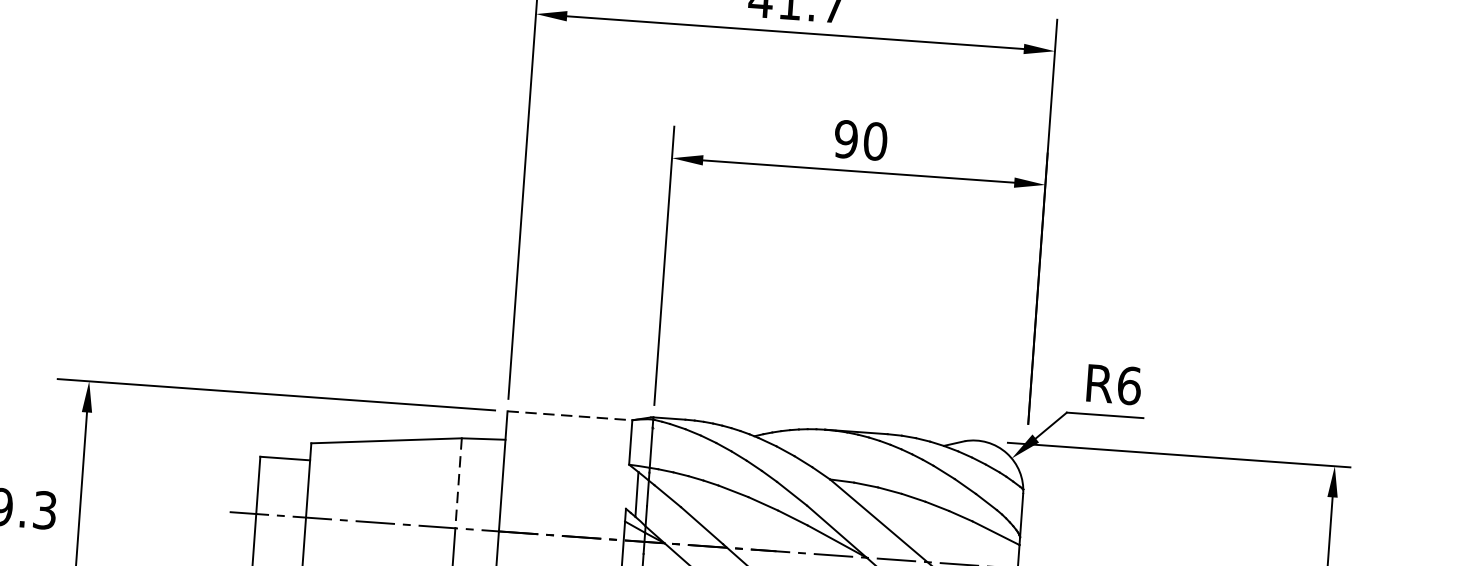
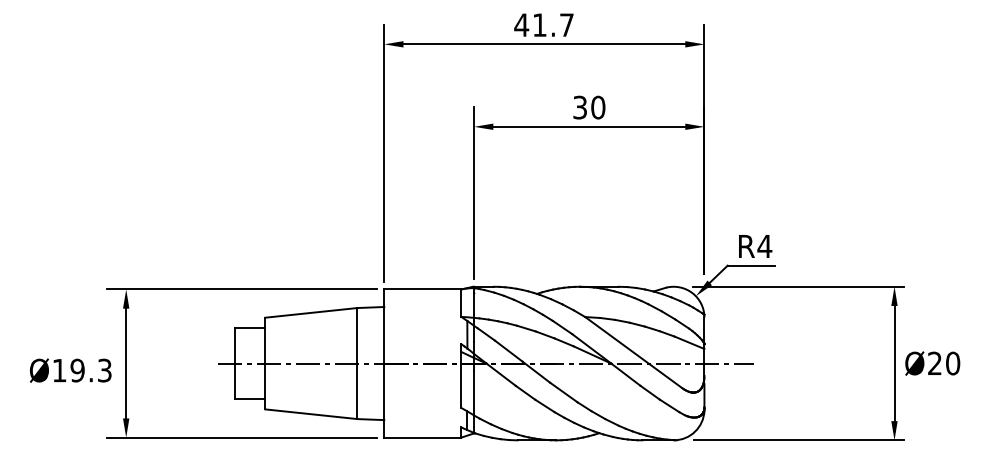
text: (846, 139) -> (580, 107), 90 -> 30
text: (1128, 385) -> (764, 246), R6 -> R4
line: (571, 415) -> (423, 289), dashed -> solid
line: (458, 482) -> (357, 335), dashed -> solid

